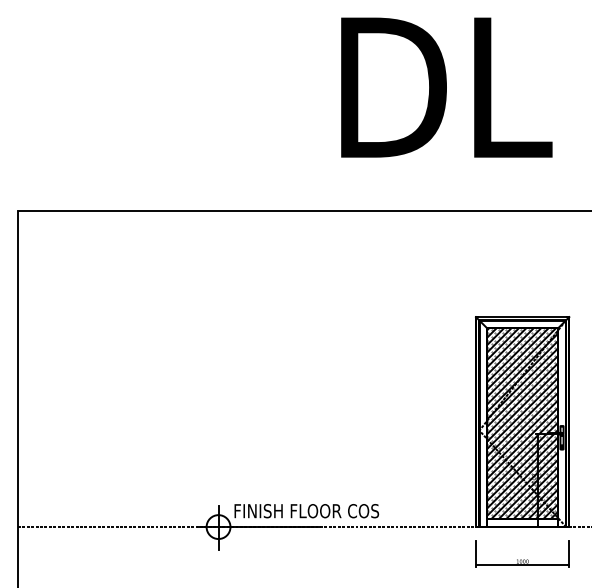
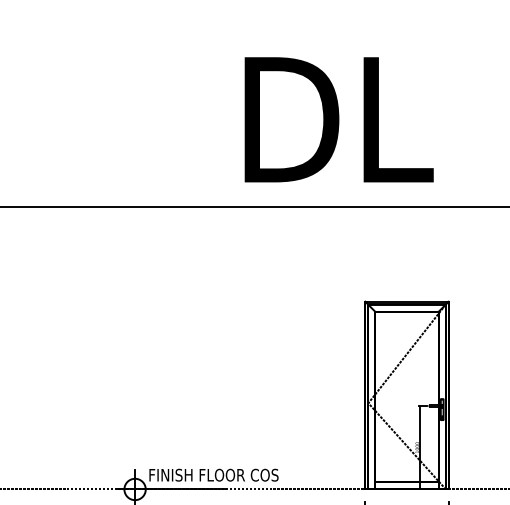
text: (446, 87) -> (338, 119), moved
hatch: (522, 423) -> (406, 396), removed

